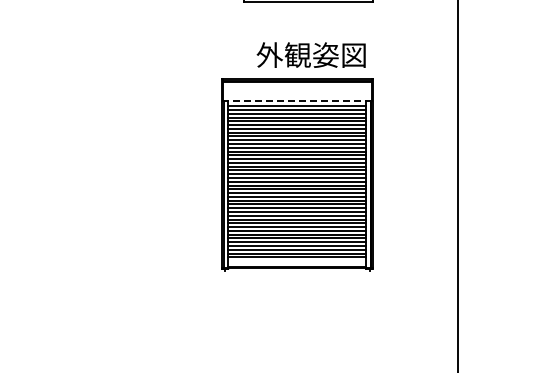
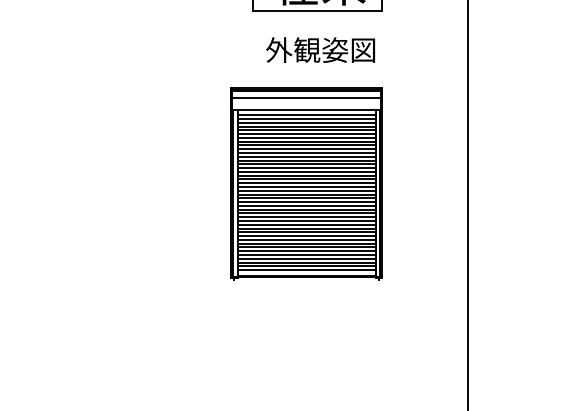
text: (311, 54) -> (320, 49), moved
line: (297, 89) -> (306, 98), added
line: (297, 101) -> (306, 110), dashed -> solid
line: (297, 260) -> (306, 269), added

